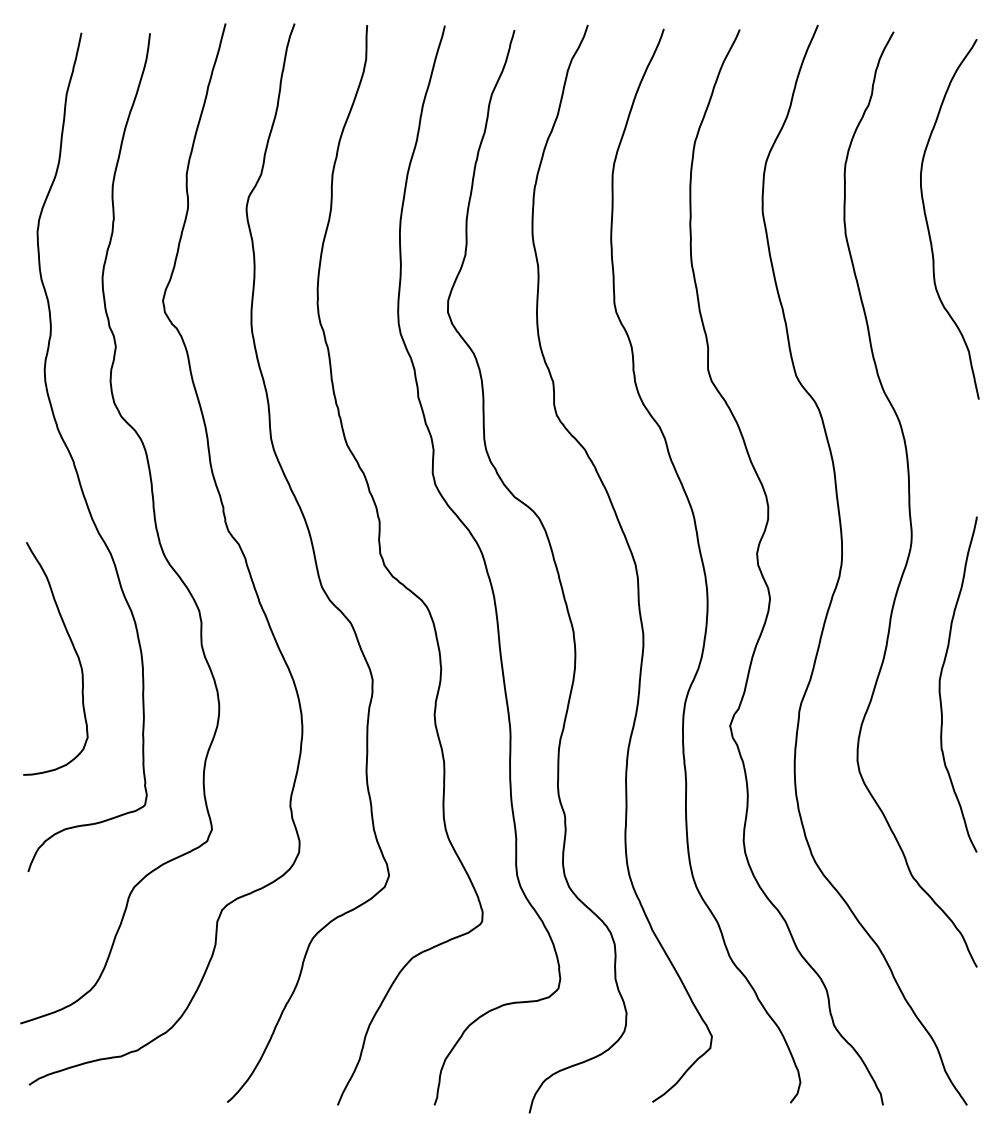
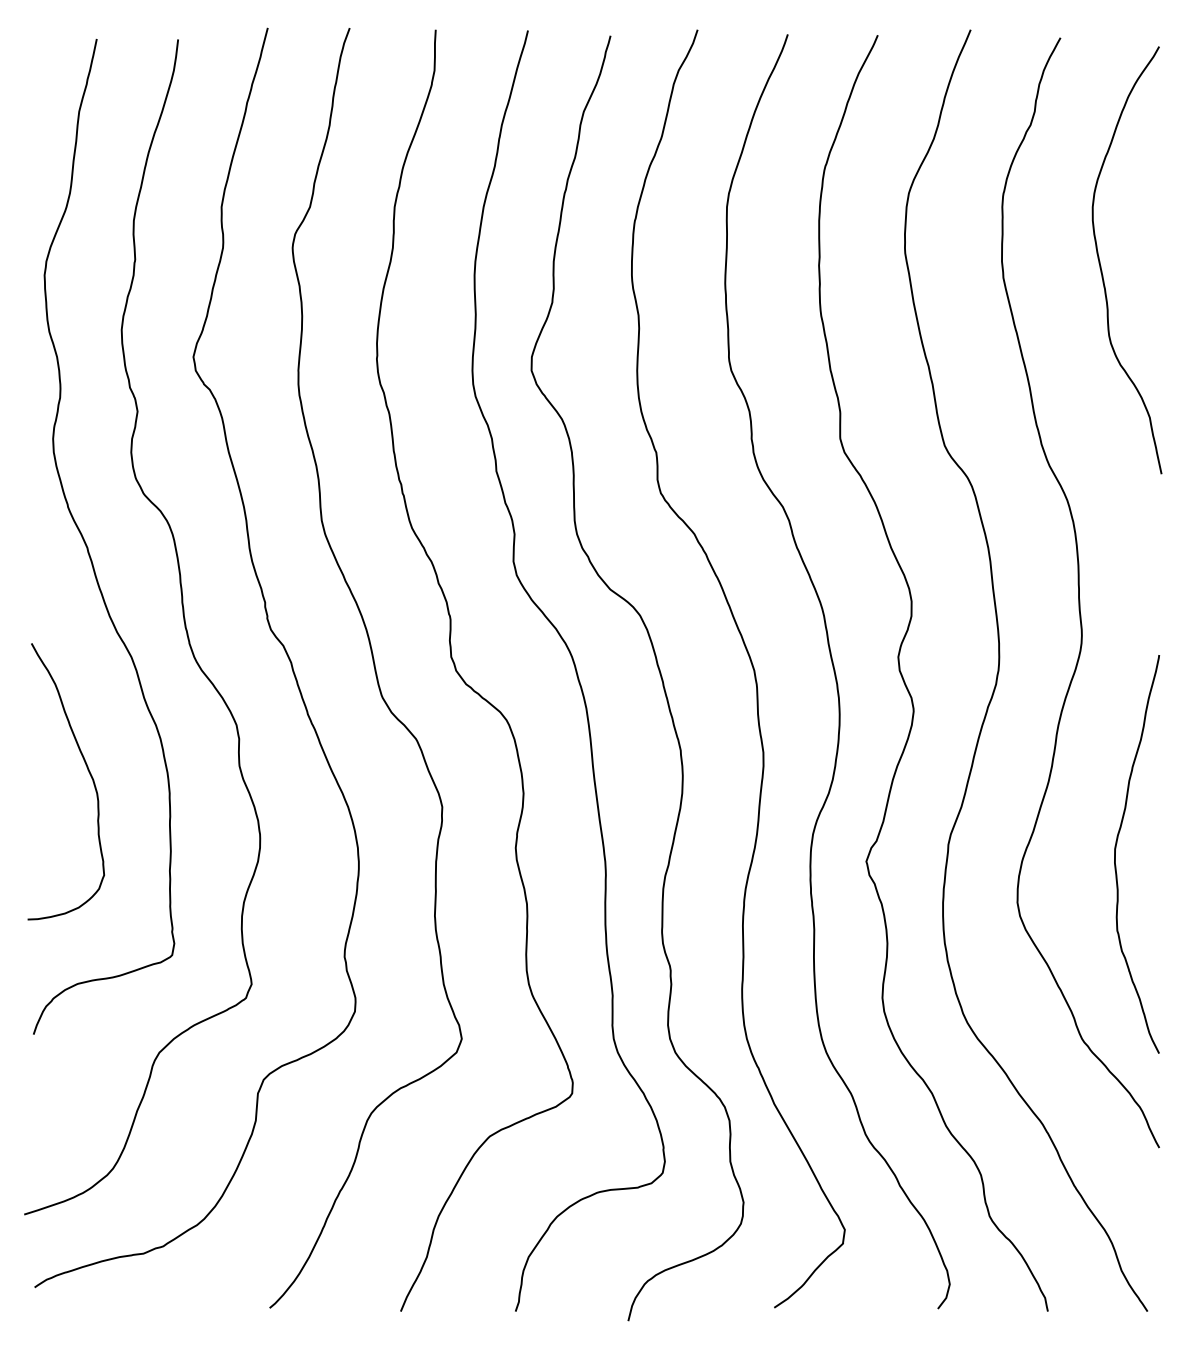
curve: (940, 679) -> (1116, 848), moved

